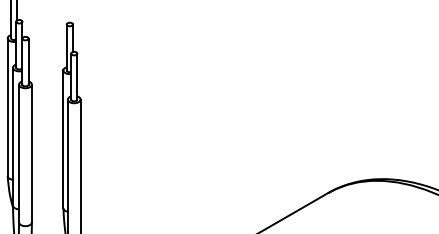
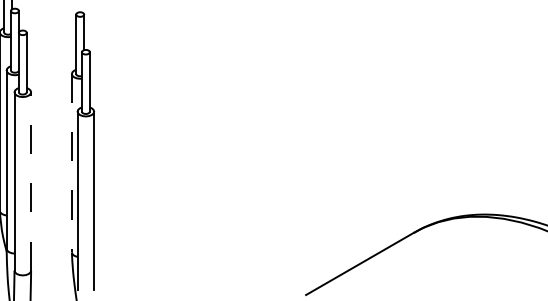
line: (63, 139) -> (71, 163), solid -> dashed
line: (31, 153) -> (30, 181), solid -> dashed

